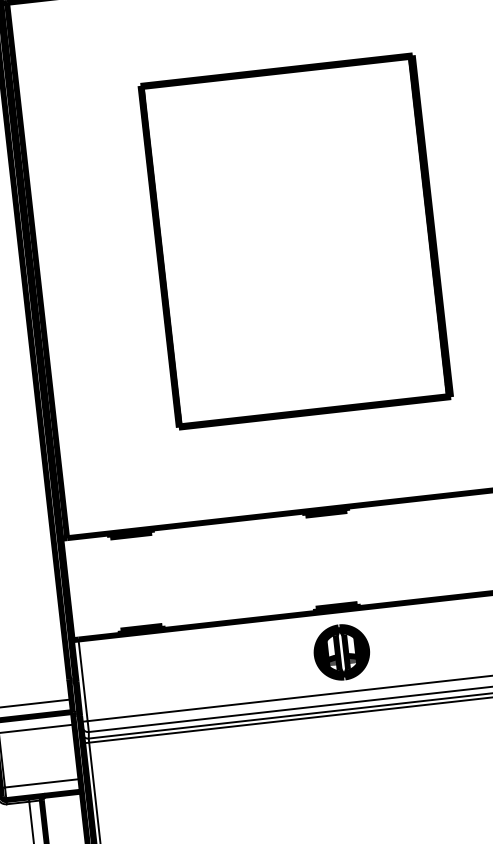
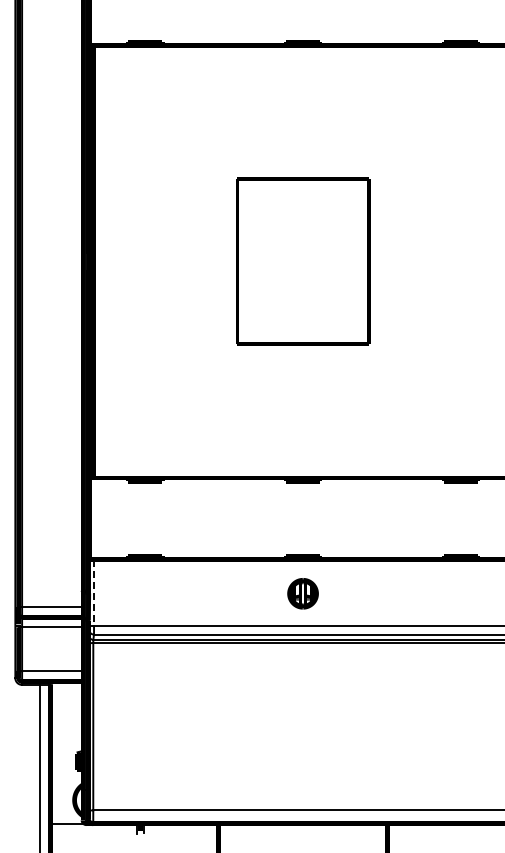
part: (296, 241) -> (303, 261), size x0.6
part: (341, 652) -> (302, 593), size x0.7
line: (83, 679) -> (94, 592), solid -> dashed

